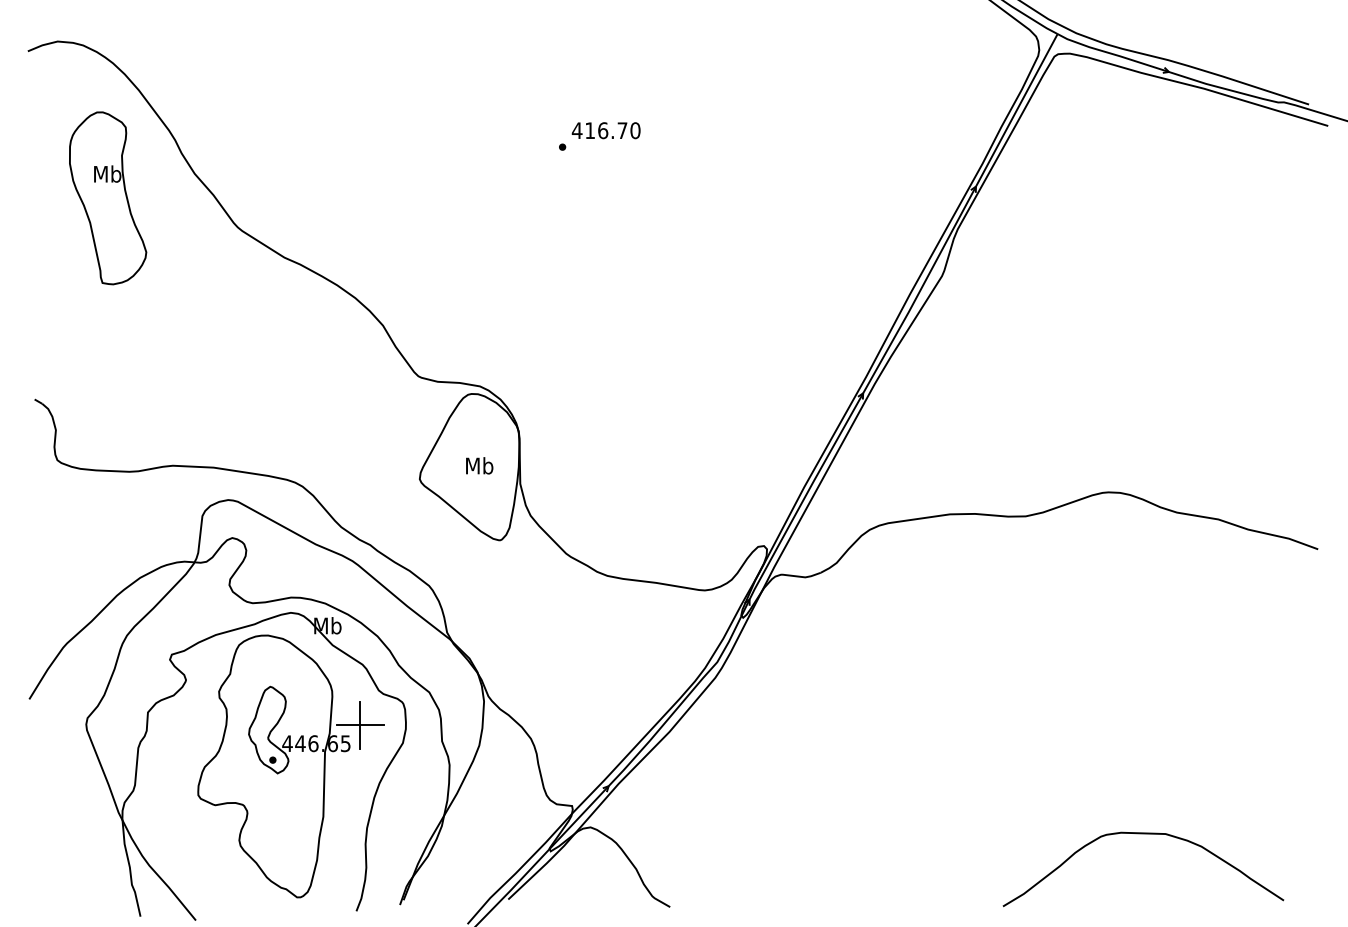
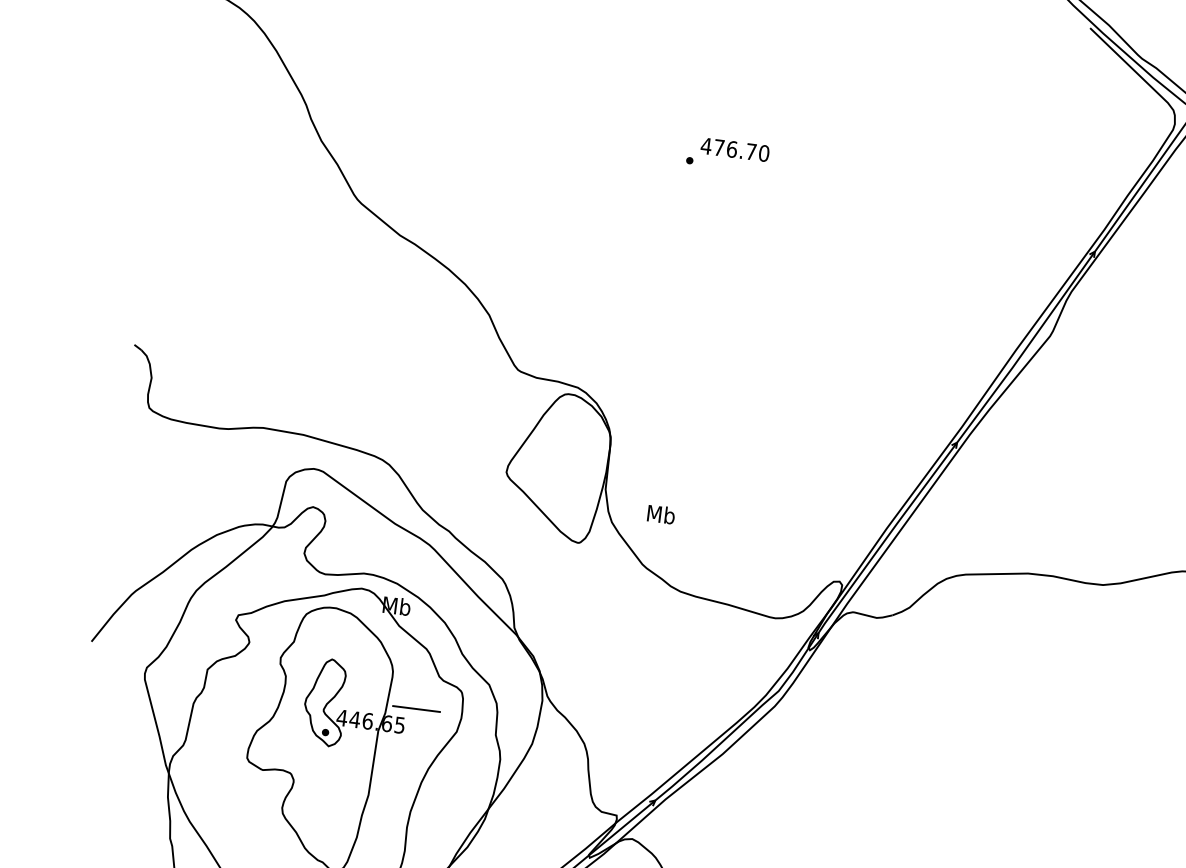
text: (589, 130) -> (718, 147), 416.70 -> 476.70
part: (108, 198) -> (232, 154), removed
text: (479, 465) -> (661, 514), moved
line: (360, 724) -> (416, 708), removed

